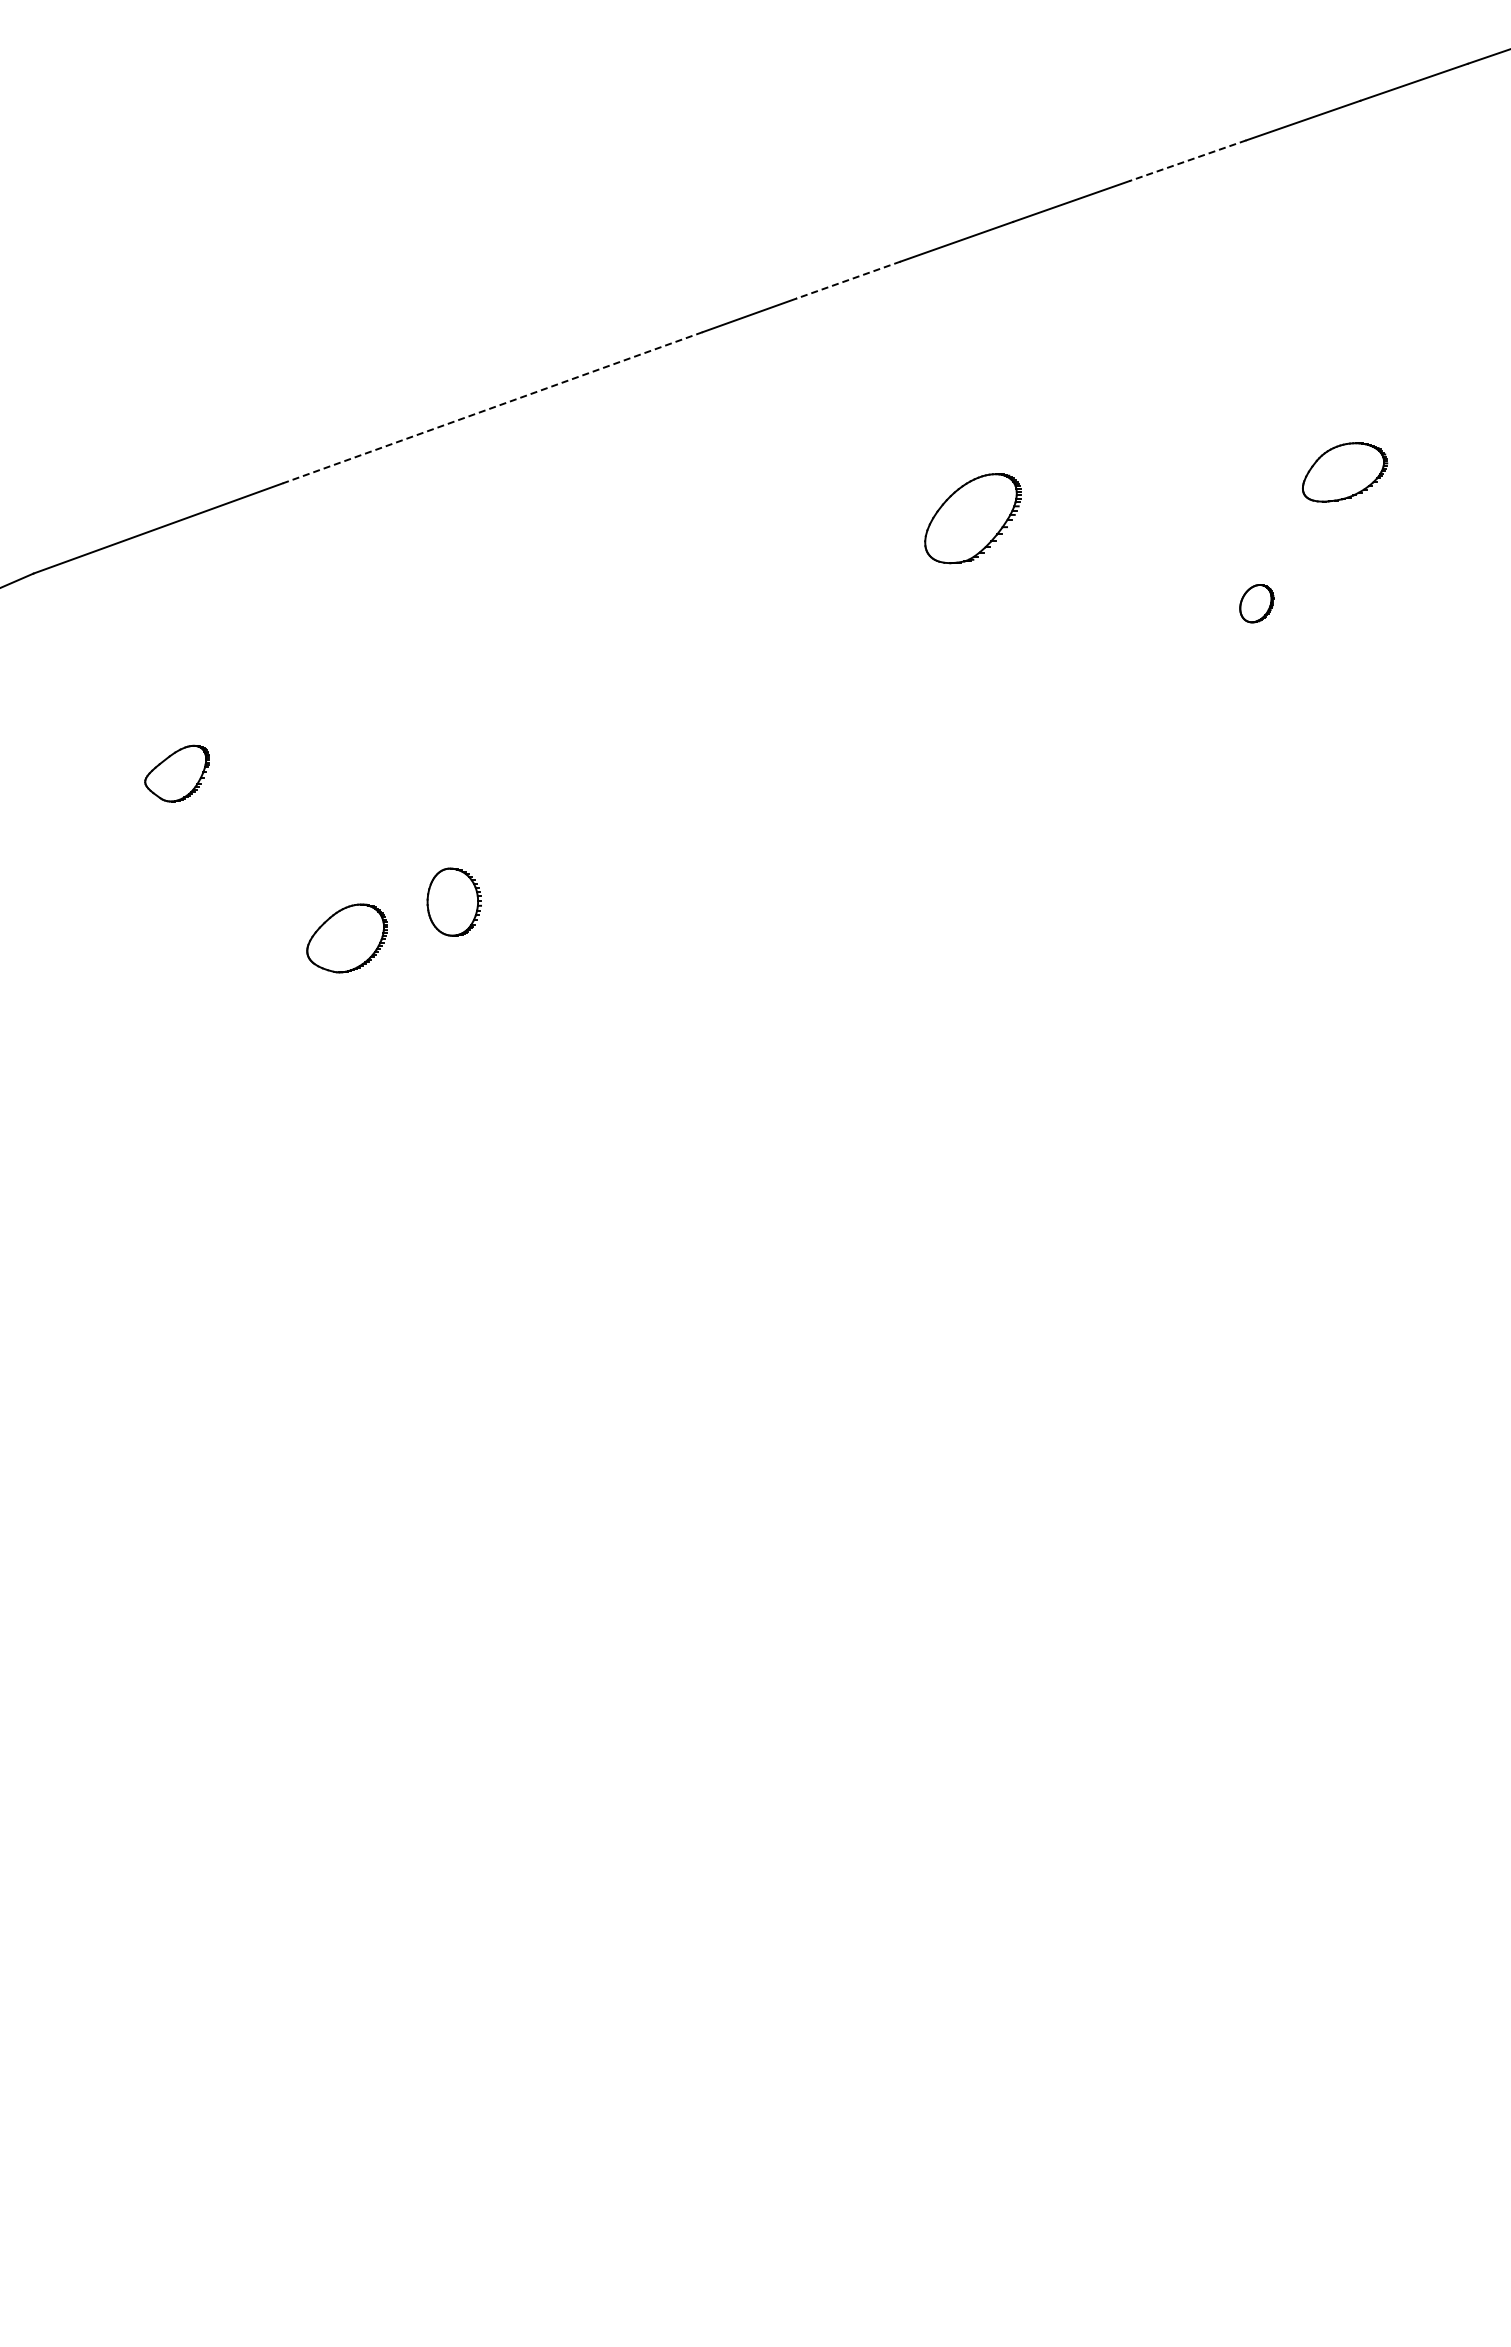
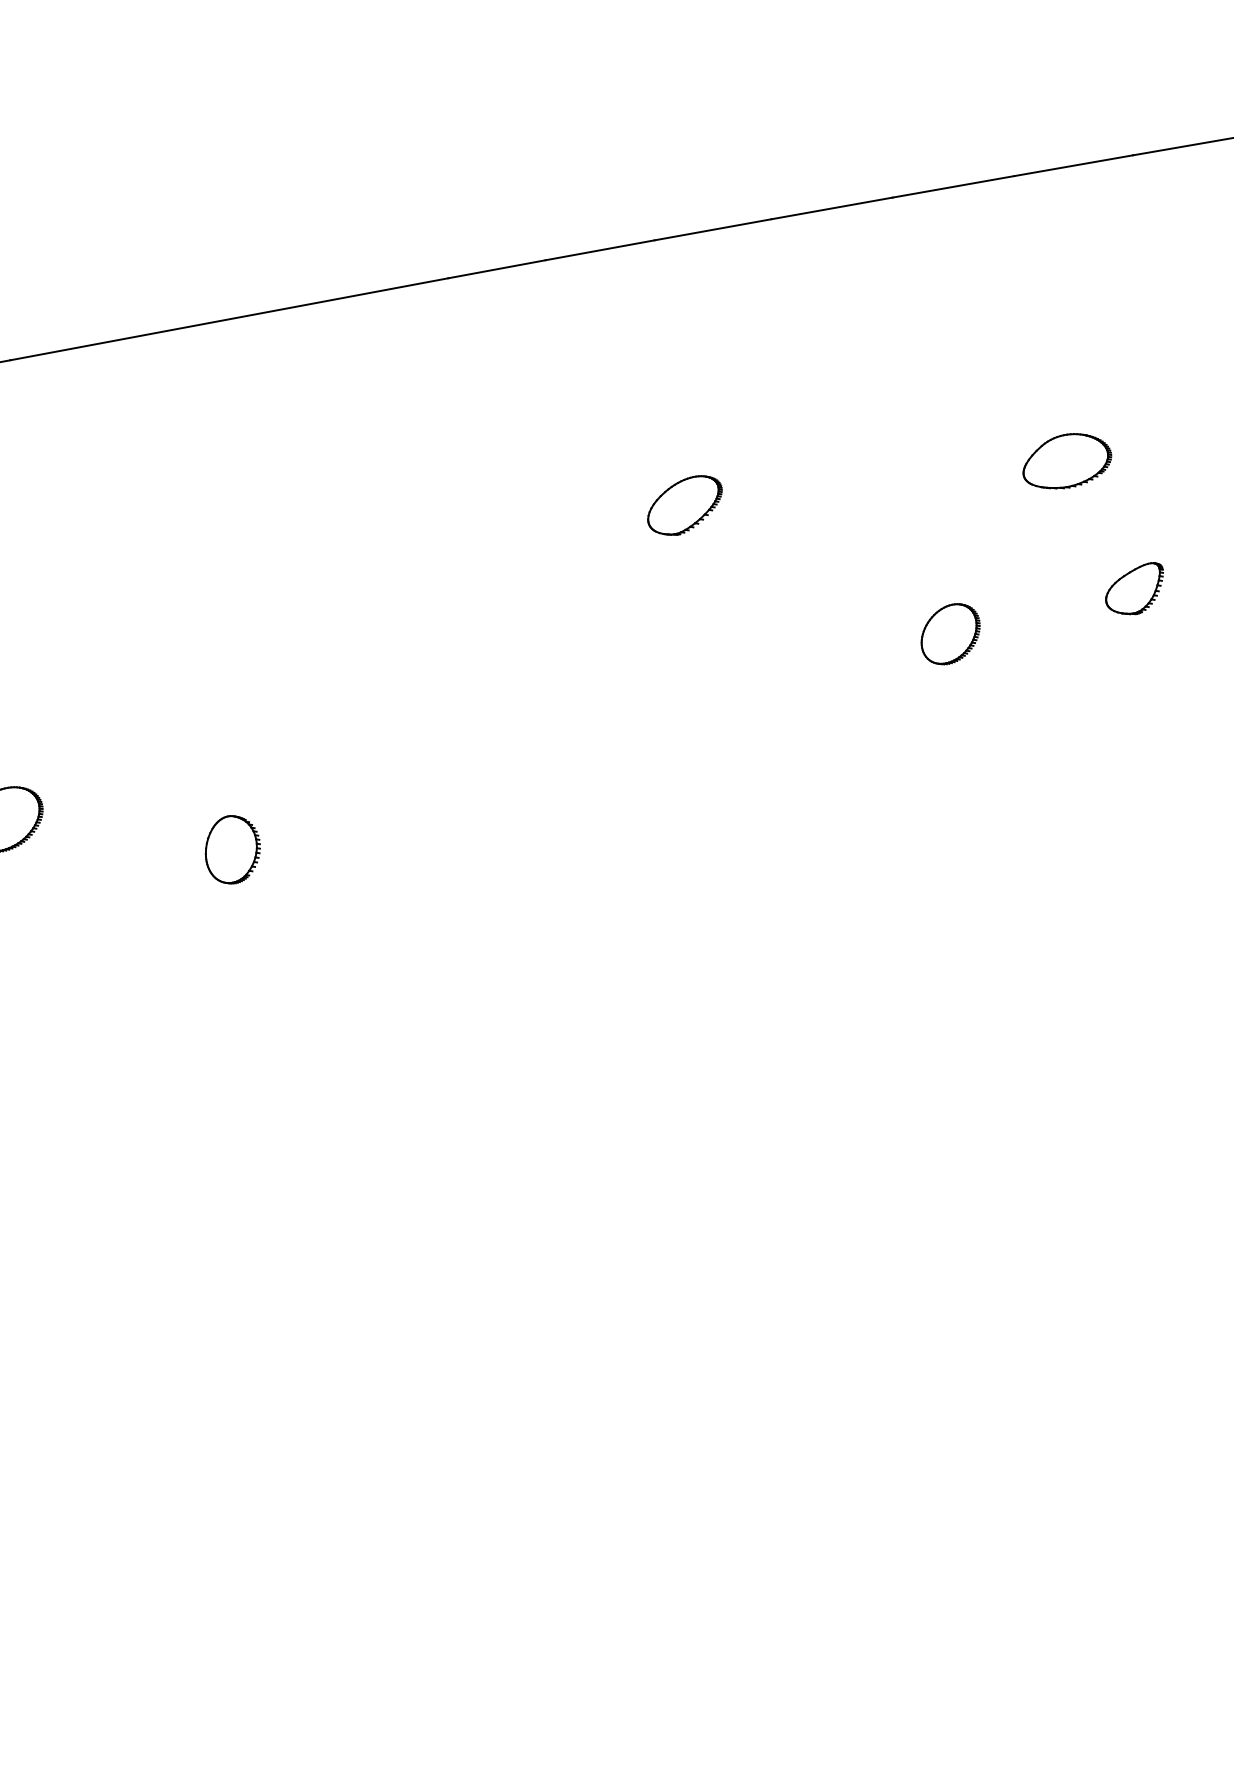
line: (1187, 160) -> (953, 186), dashed -> solid
line: (848, 280) -> (600, 250), dashed -> solid
line: (492, 407) -> (229, 318), dashed -> solid
part: (1345, 472) -> (1068, 461), moved
part: (973, 518) -> (685, 505), size x0.71
part: (1430, 527) -> (1133, 586), added
part: (1256, 603) -> (950, 633), size x1.67
part: (453, 901) -> (232, 849), moved

